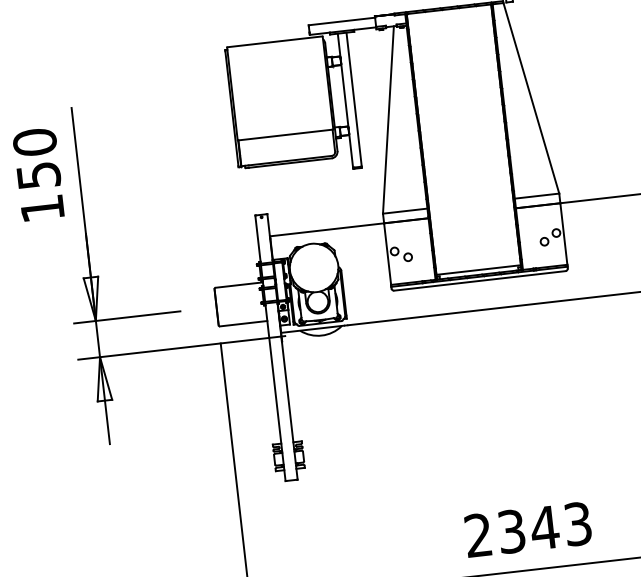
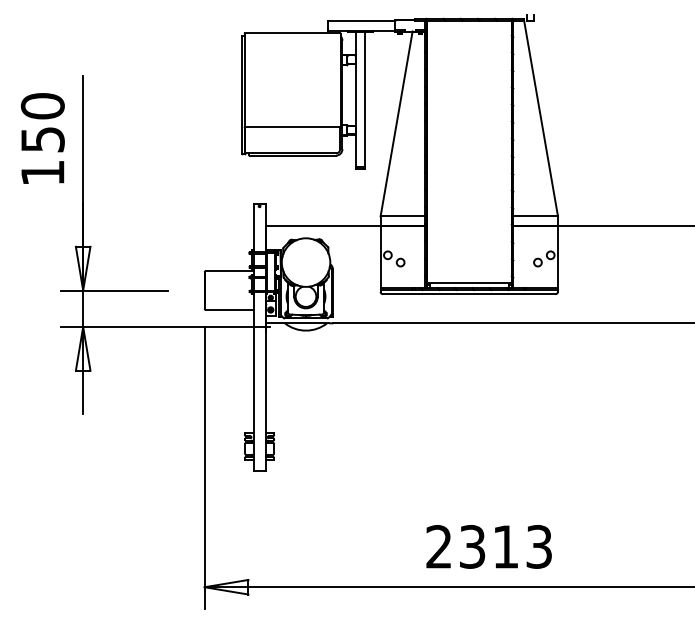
text: (544, 527) -> (505, 546), 2343 -> 2313

